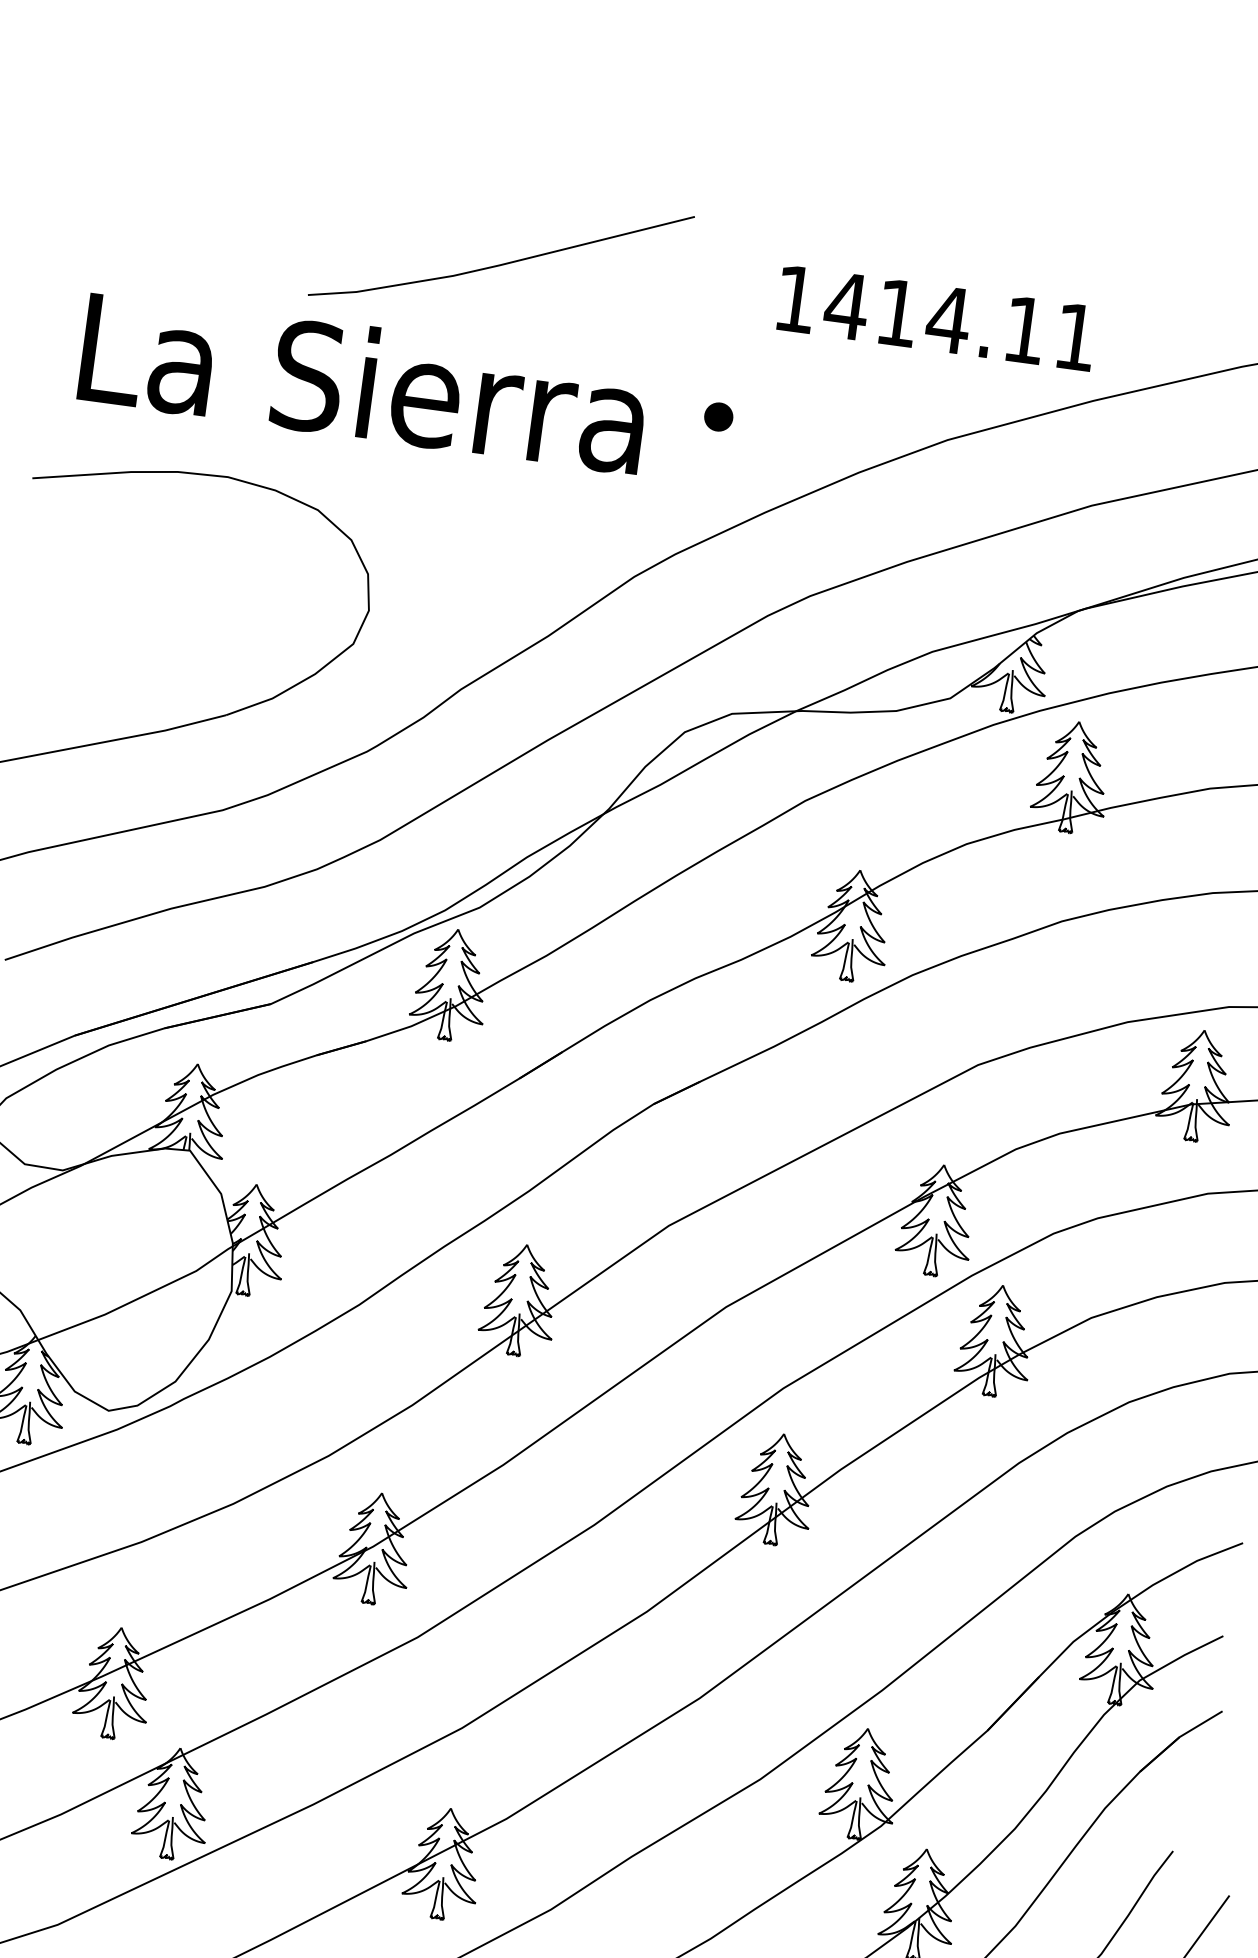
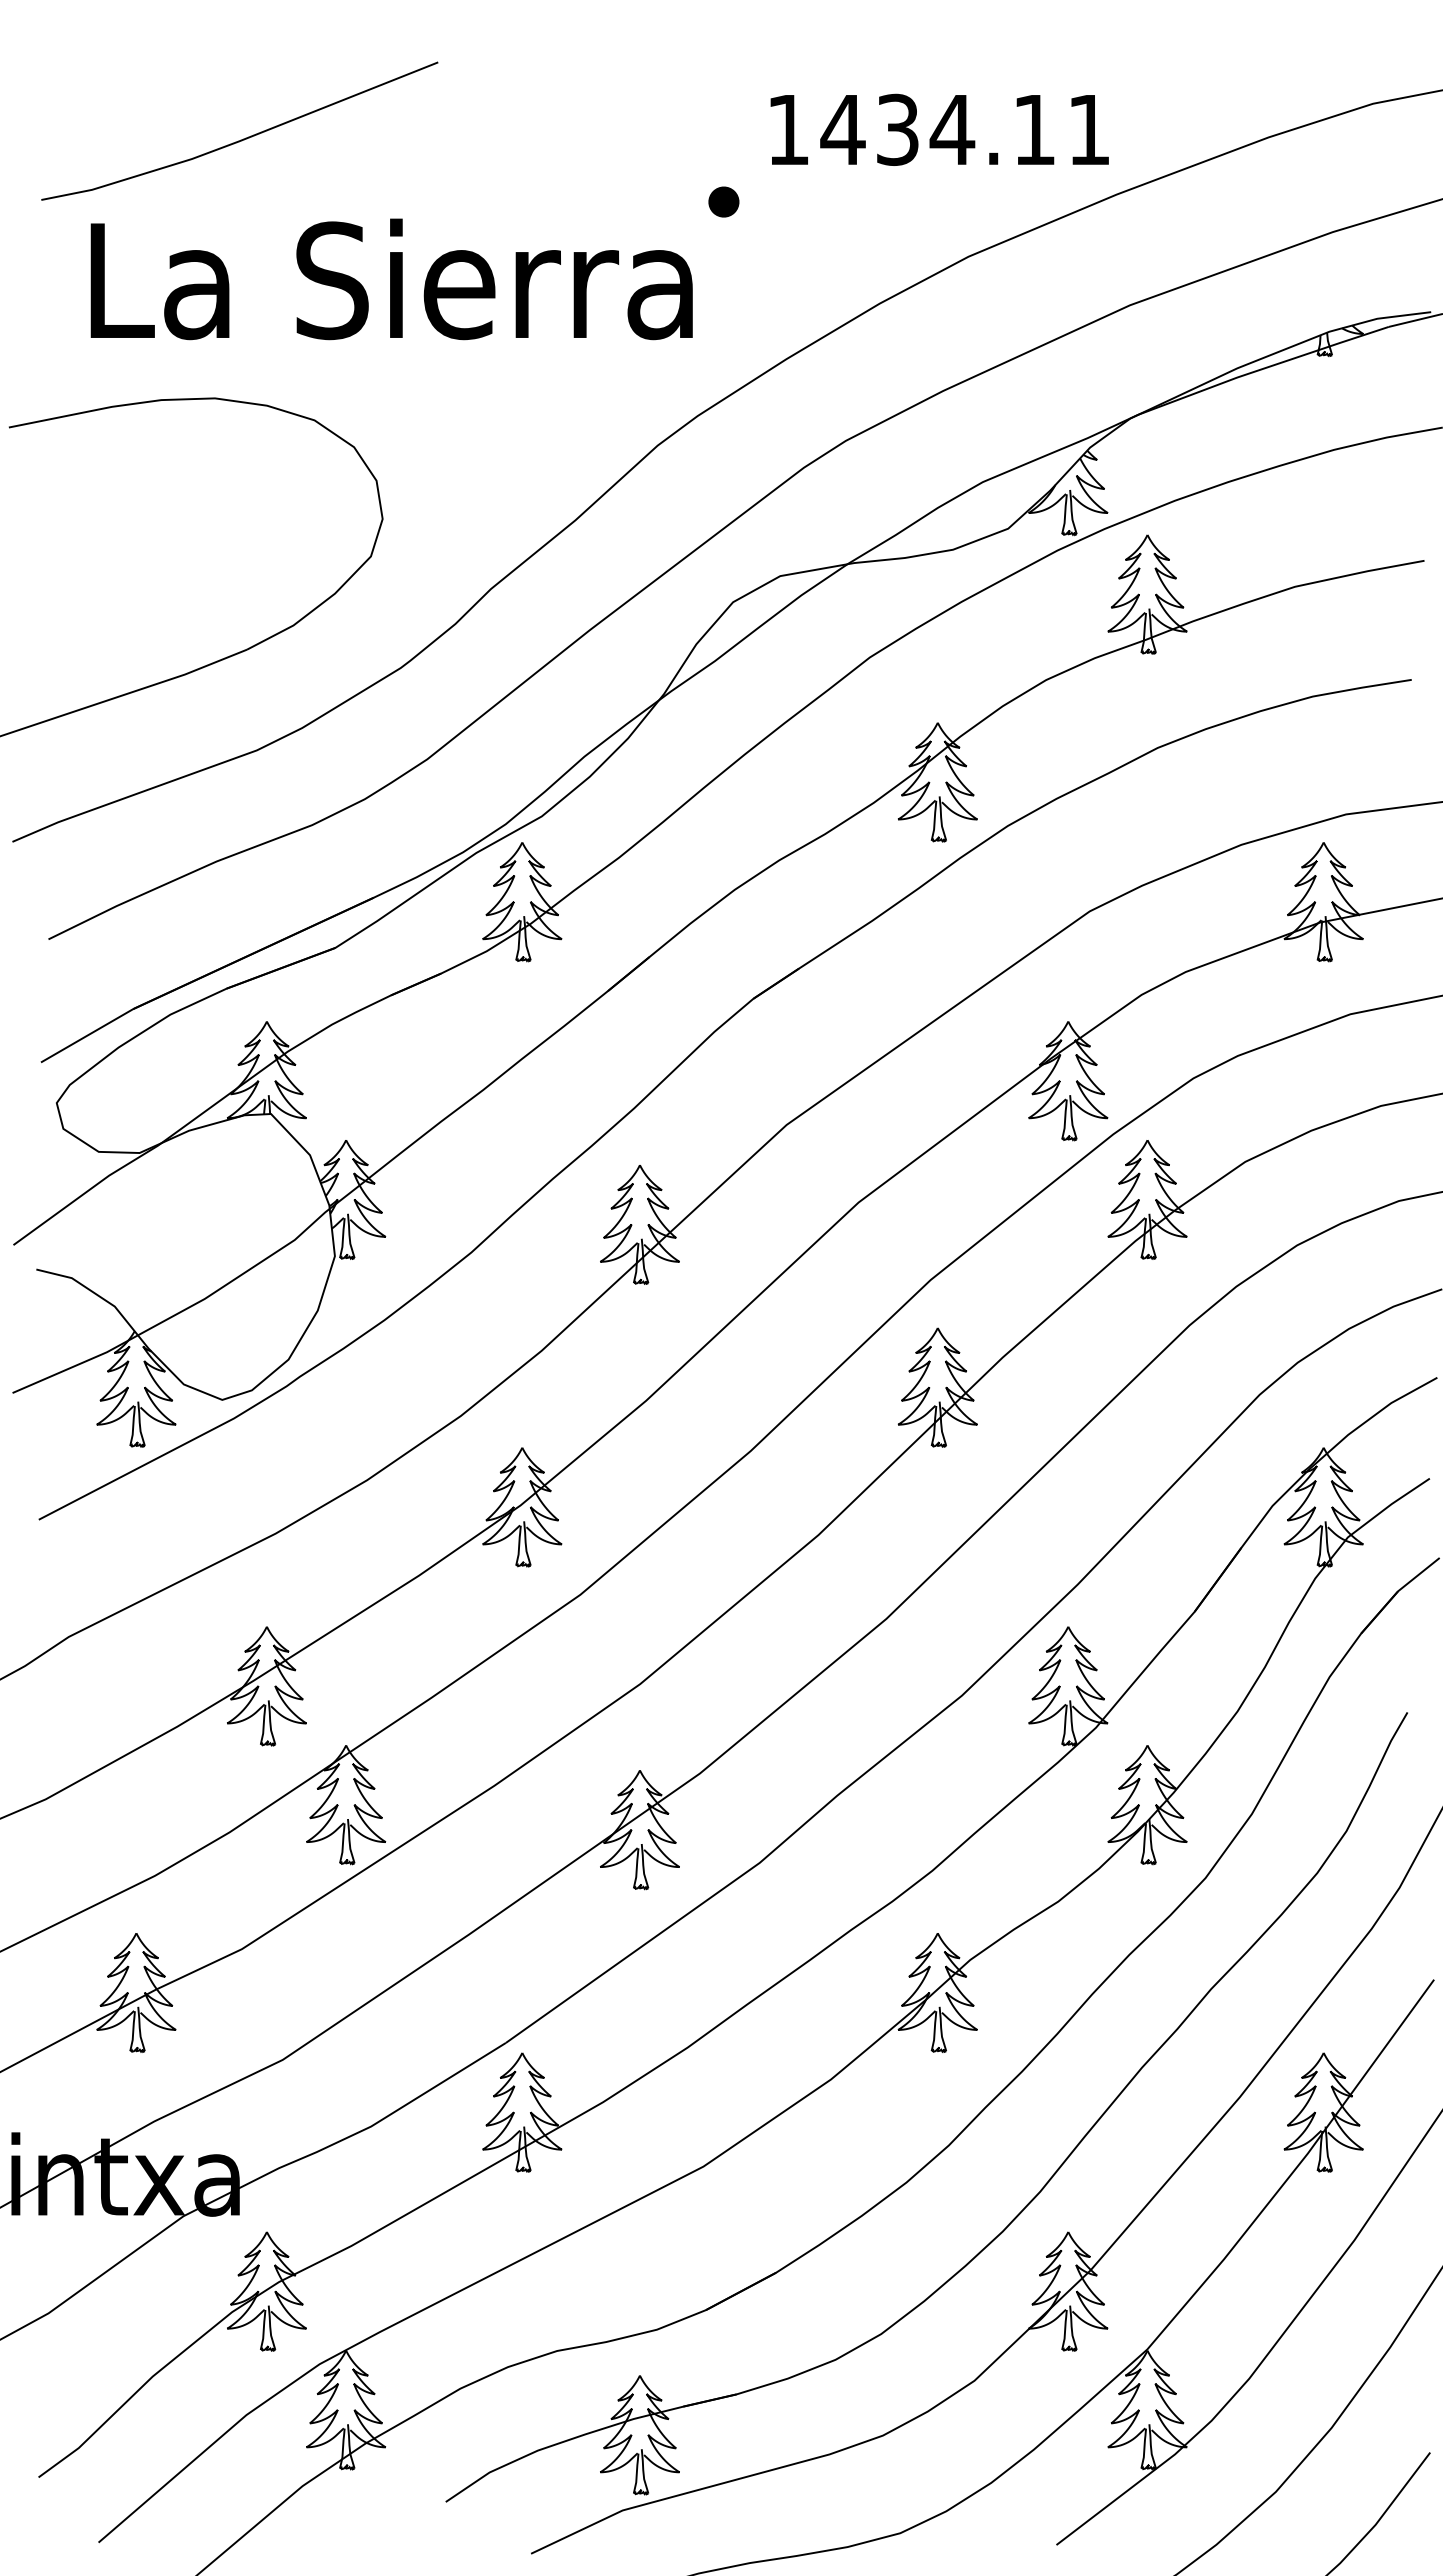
line: (503, 263) -> (243, 138), moved
text: (897, 312) -> (897, 129), 1414.11 -> 1434.11
text: (363, 382) -> (391, 279), moved
part: (718, 416) -> (723, 201), moved

